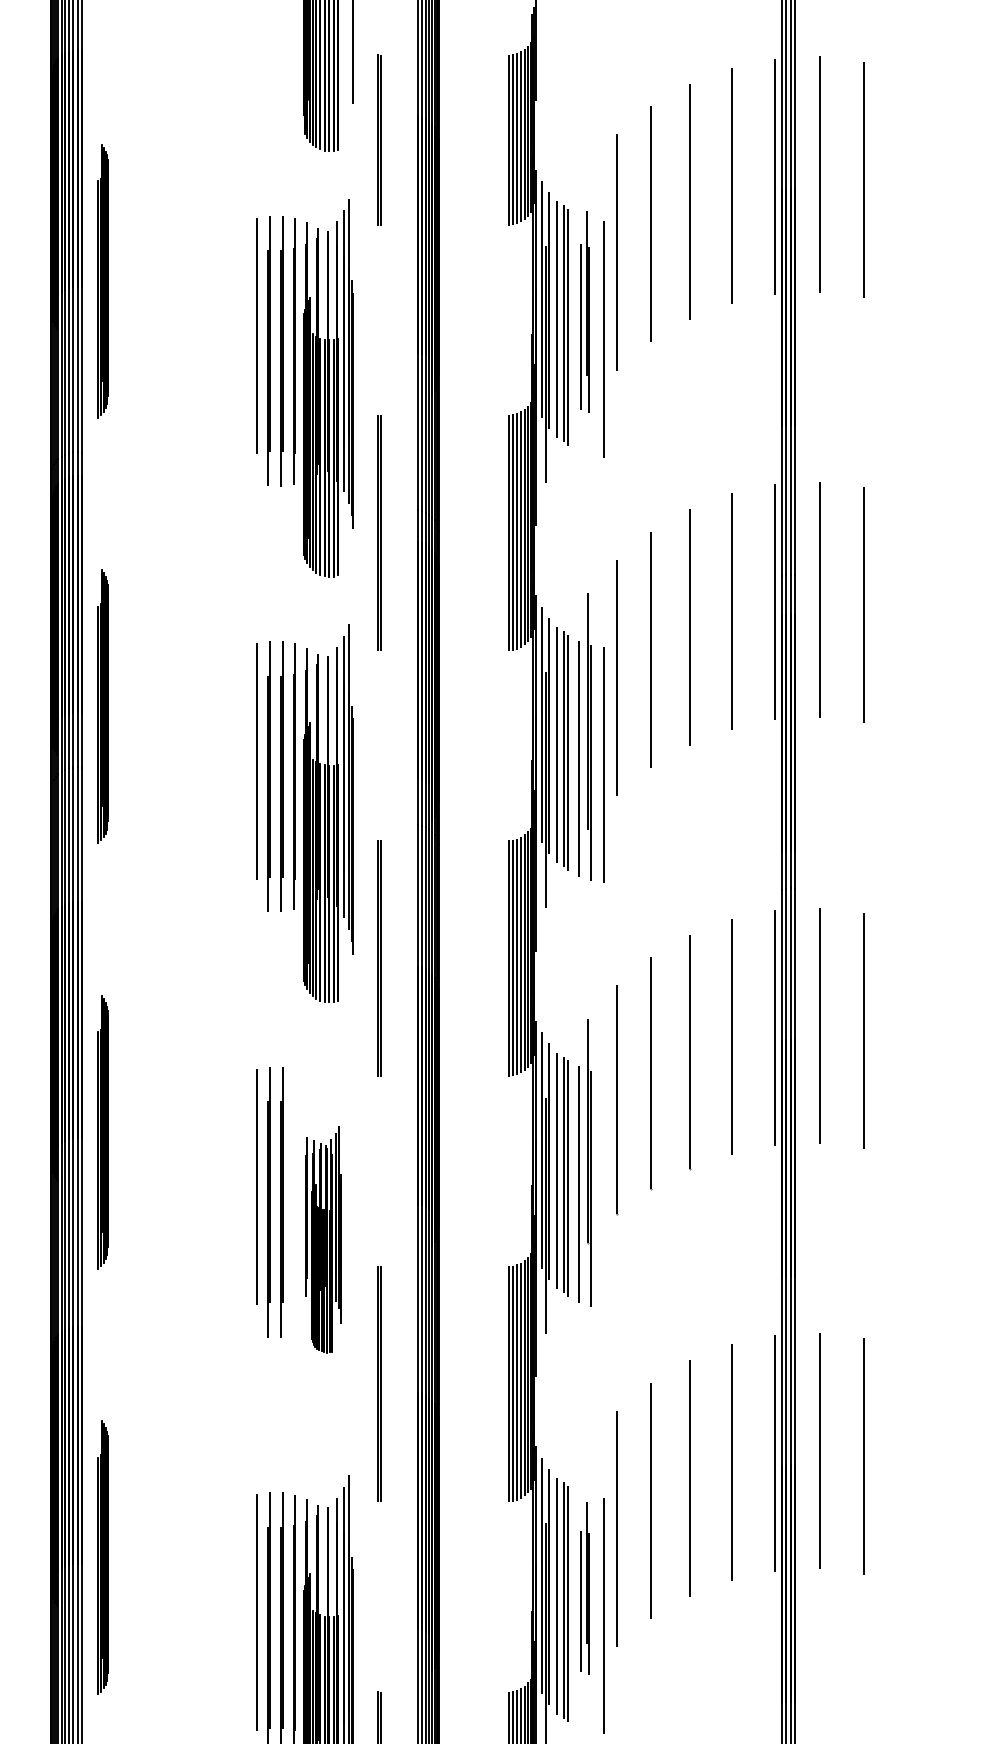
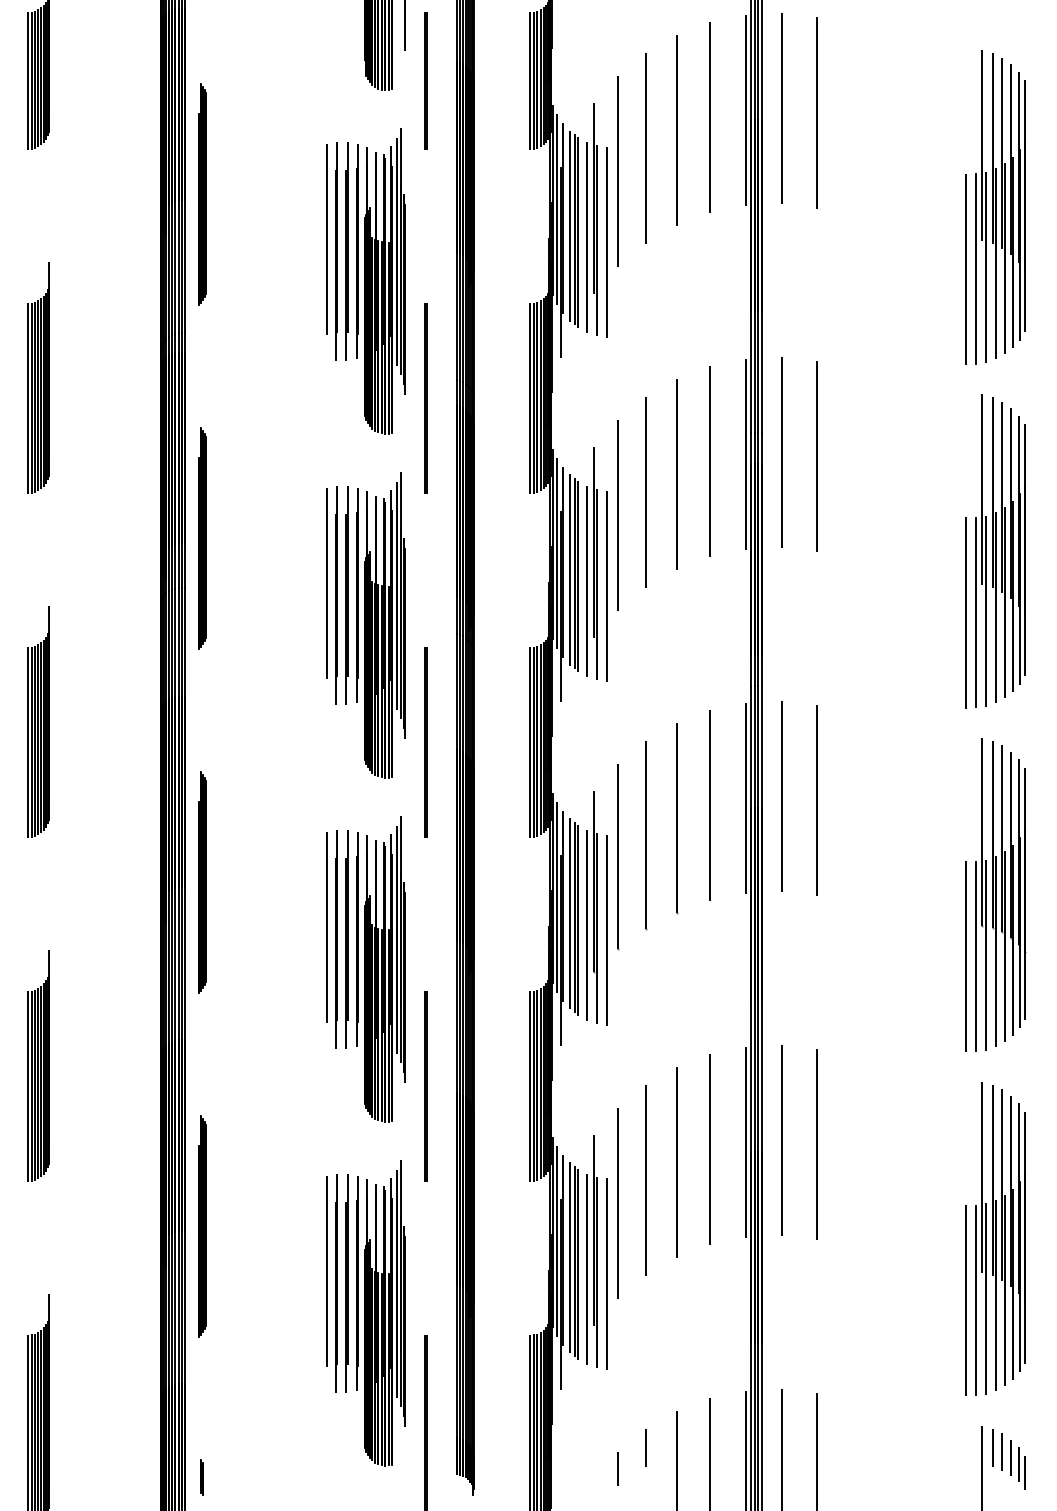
part: (584, 311) -> (591, 219), size x1.43
line: (604, 1190) -> (607, 929), added
part: (323, 1239) -> (380, 969), size x1.67
part: (584, 1588) -> (591, 1251), size x1.67

